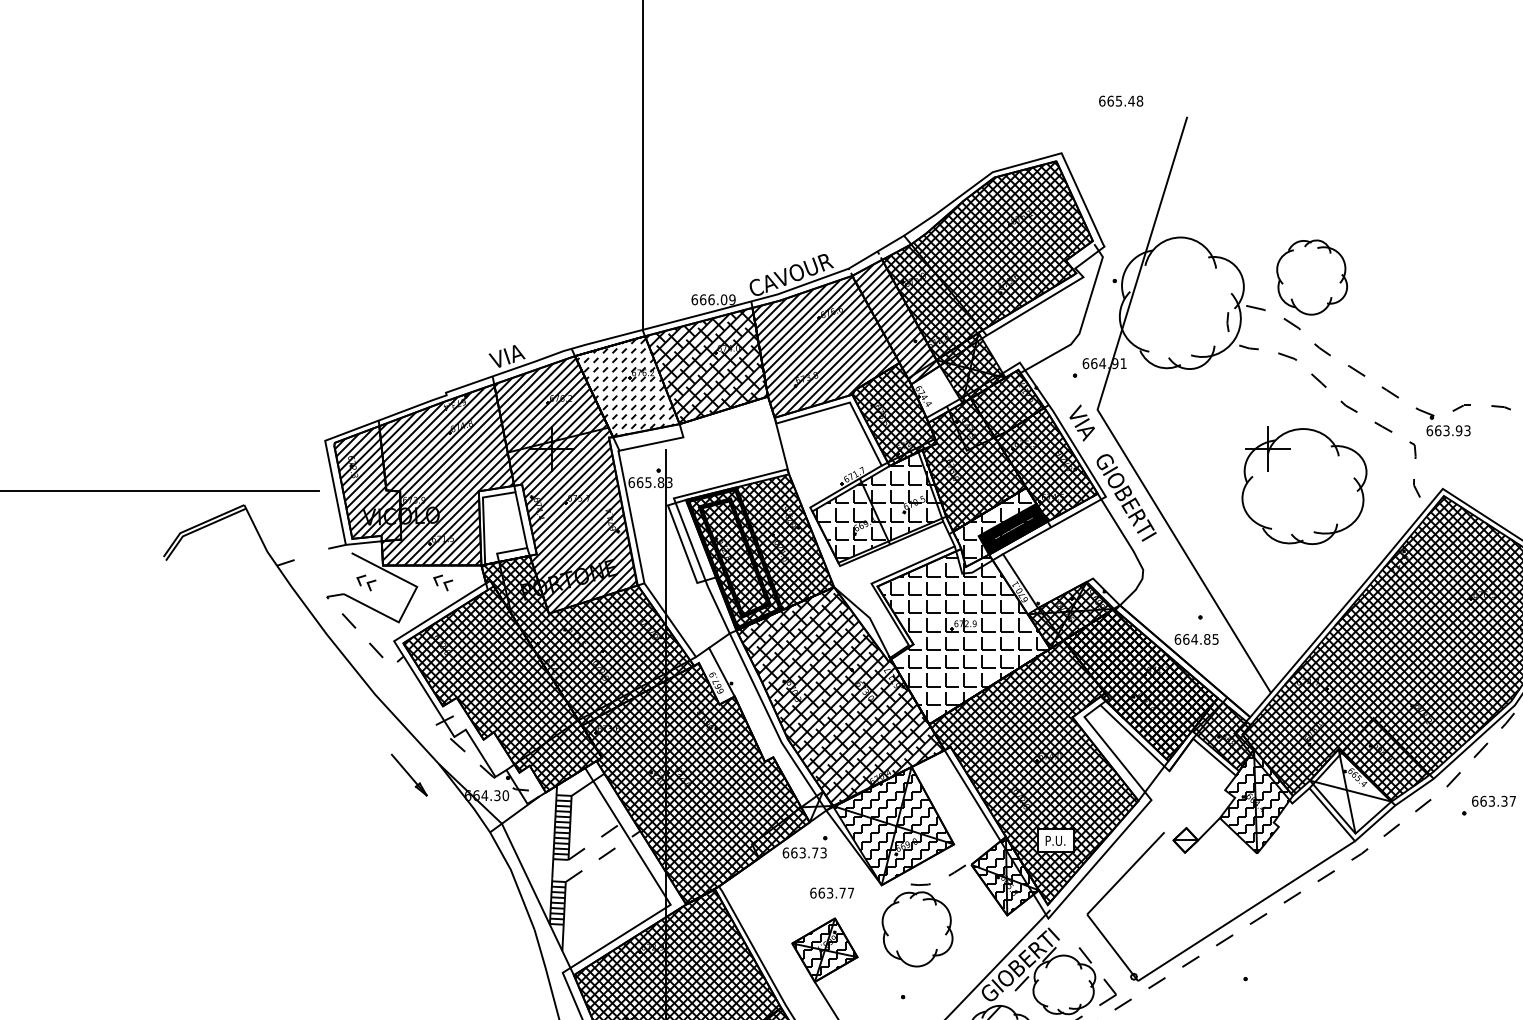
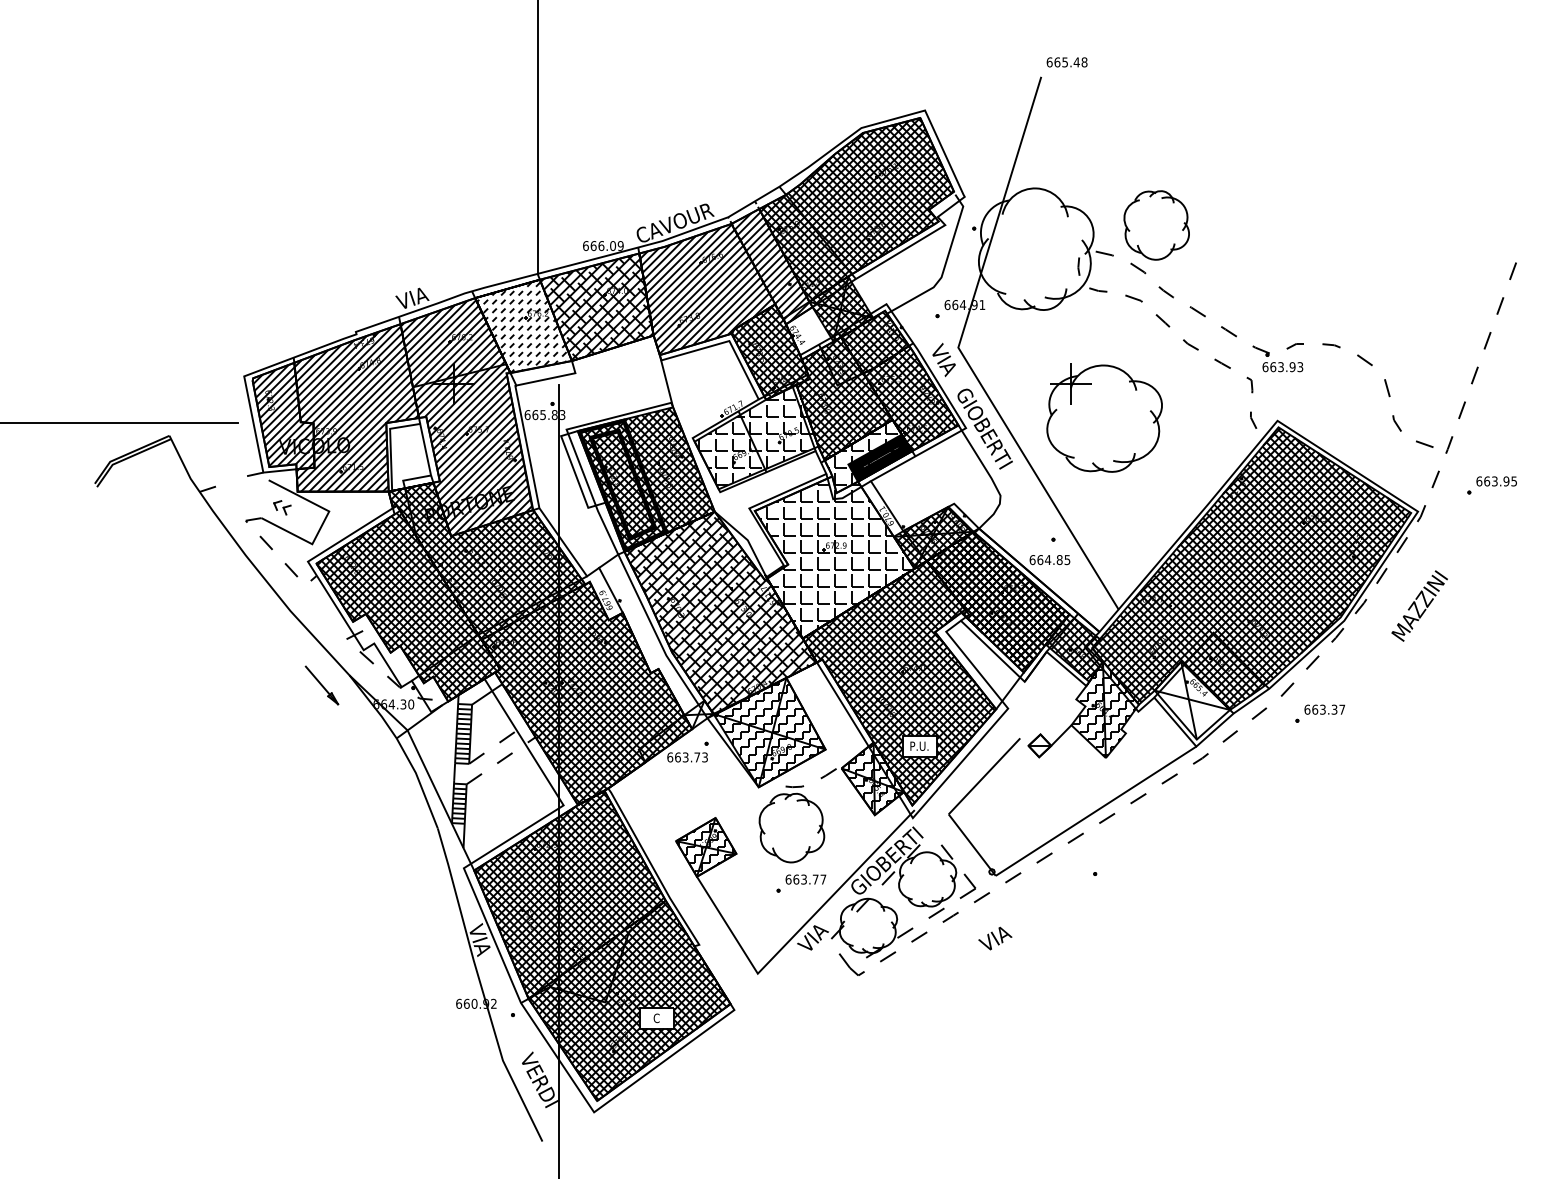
text: (1120, 101) -> (1066, 62), moved
part: (1304, 485) -> (1104, 417), moved
part: (443, 582) -> (353, 507), removed
text: (831, 893) -> (805, 879), moved

